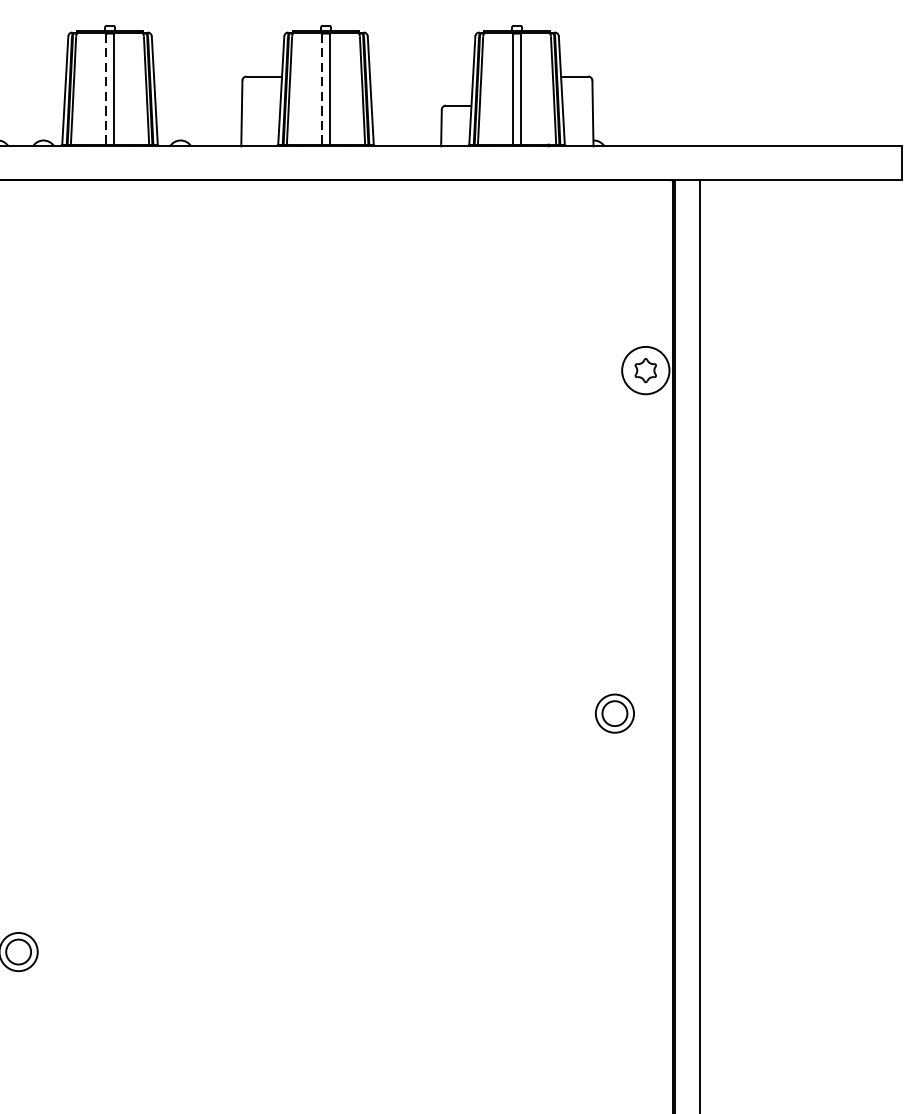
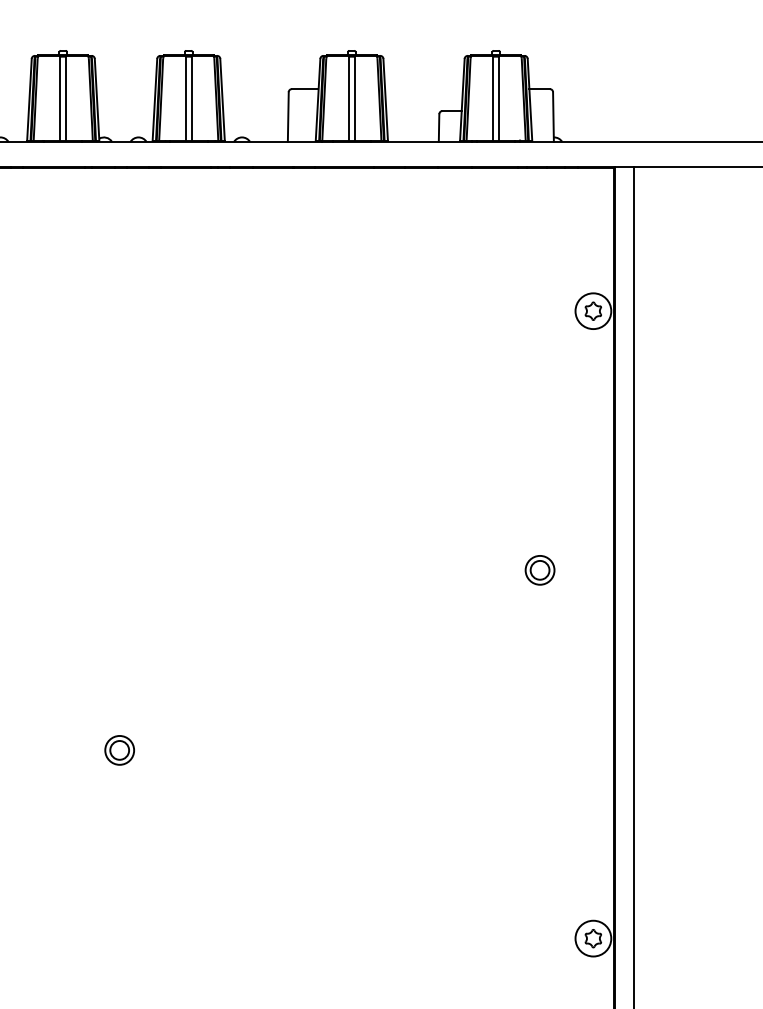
line: (105, 88) -> (185, 98), dashed -> solid
line: (321, 88) -> (348, 98), dashed -> solid
part: (614, 713) -> (539, 570), moved

